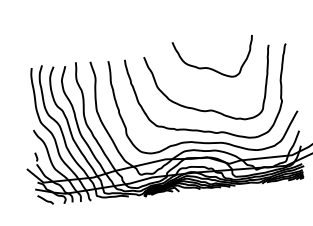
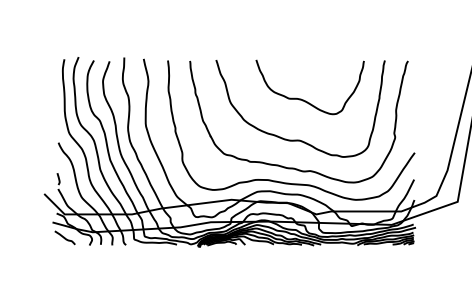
curve: (210, 67) -> (303, 99), moved

